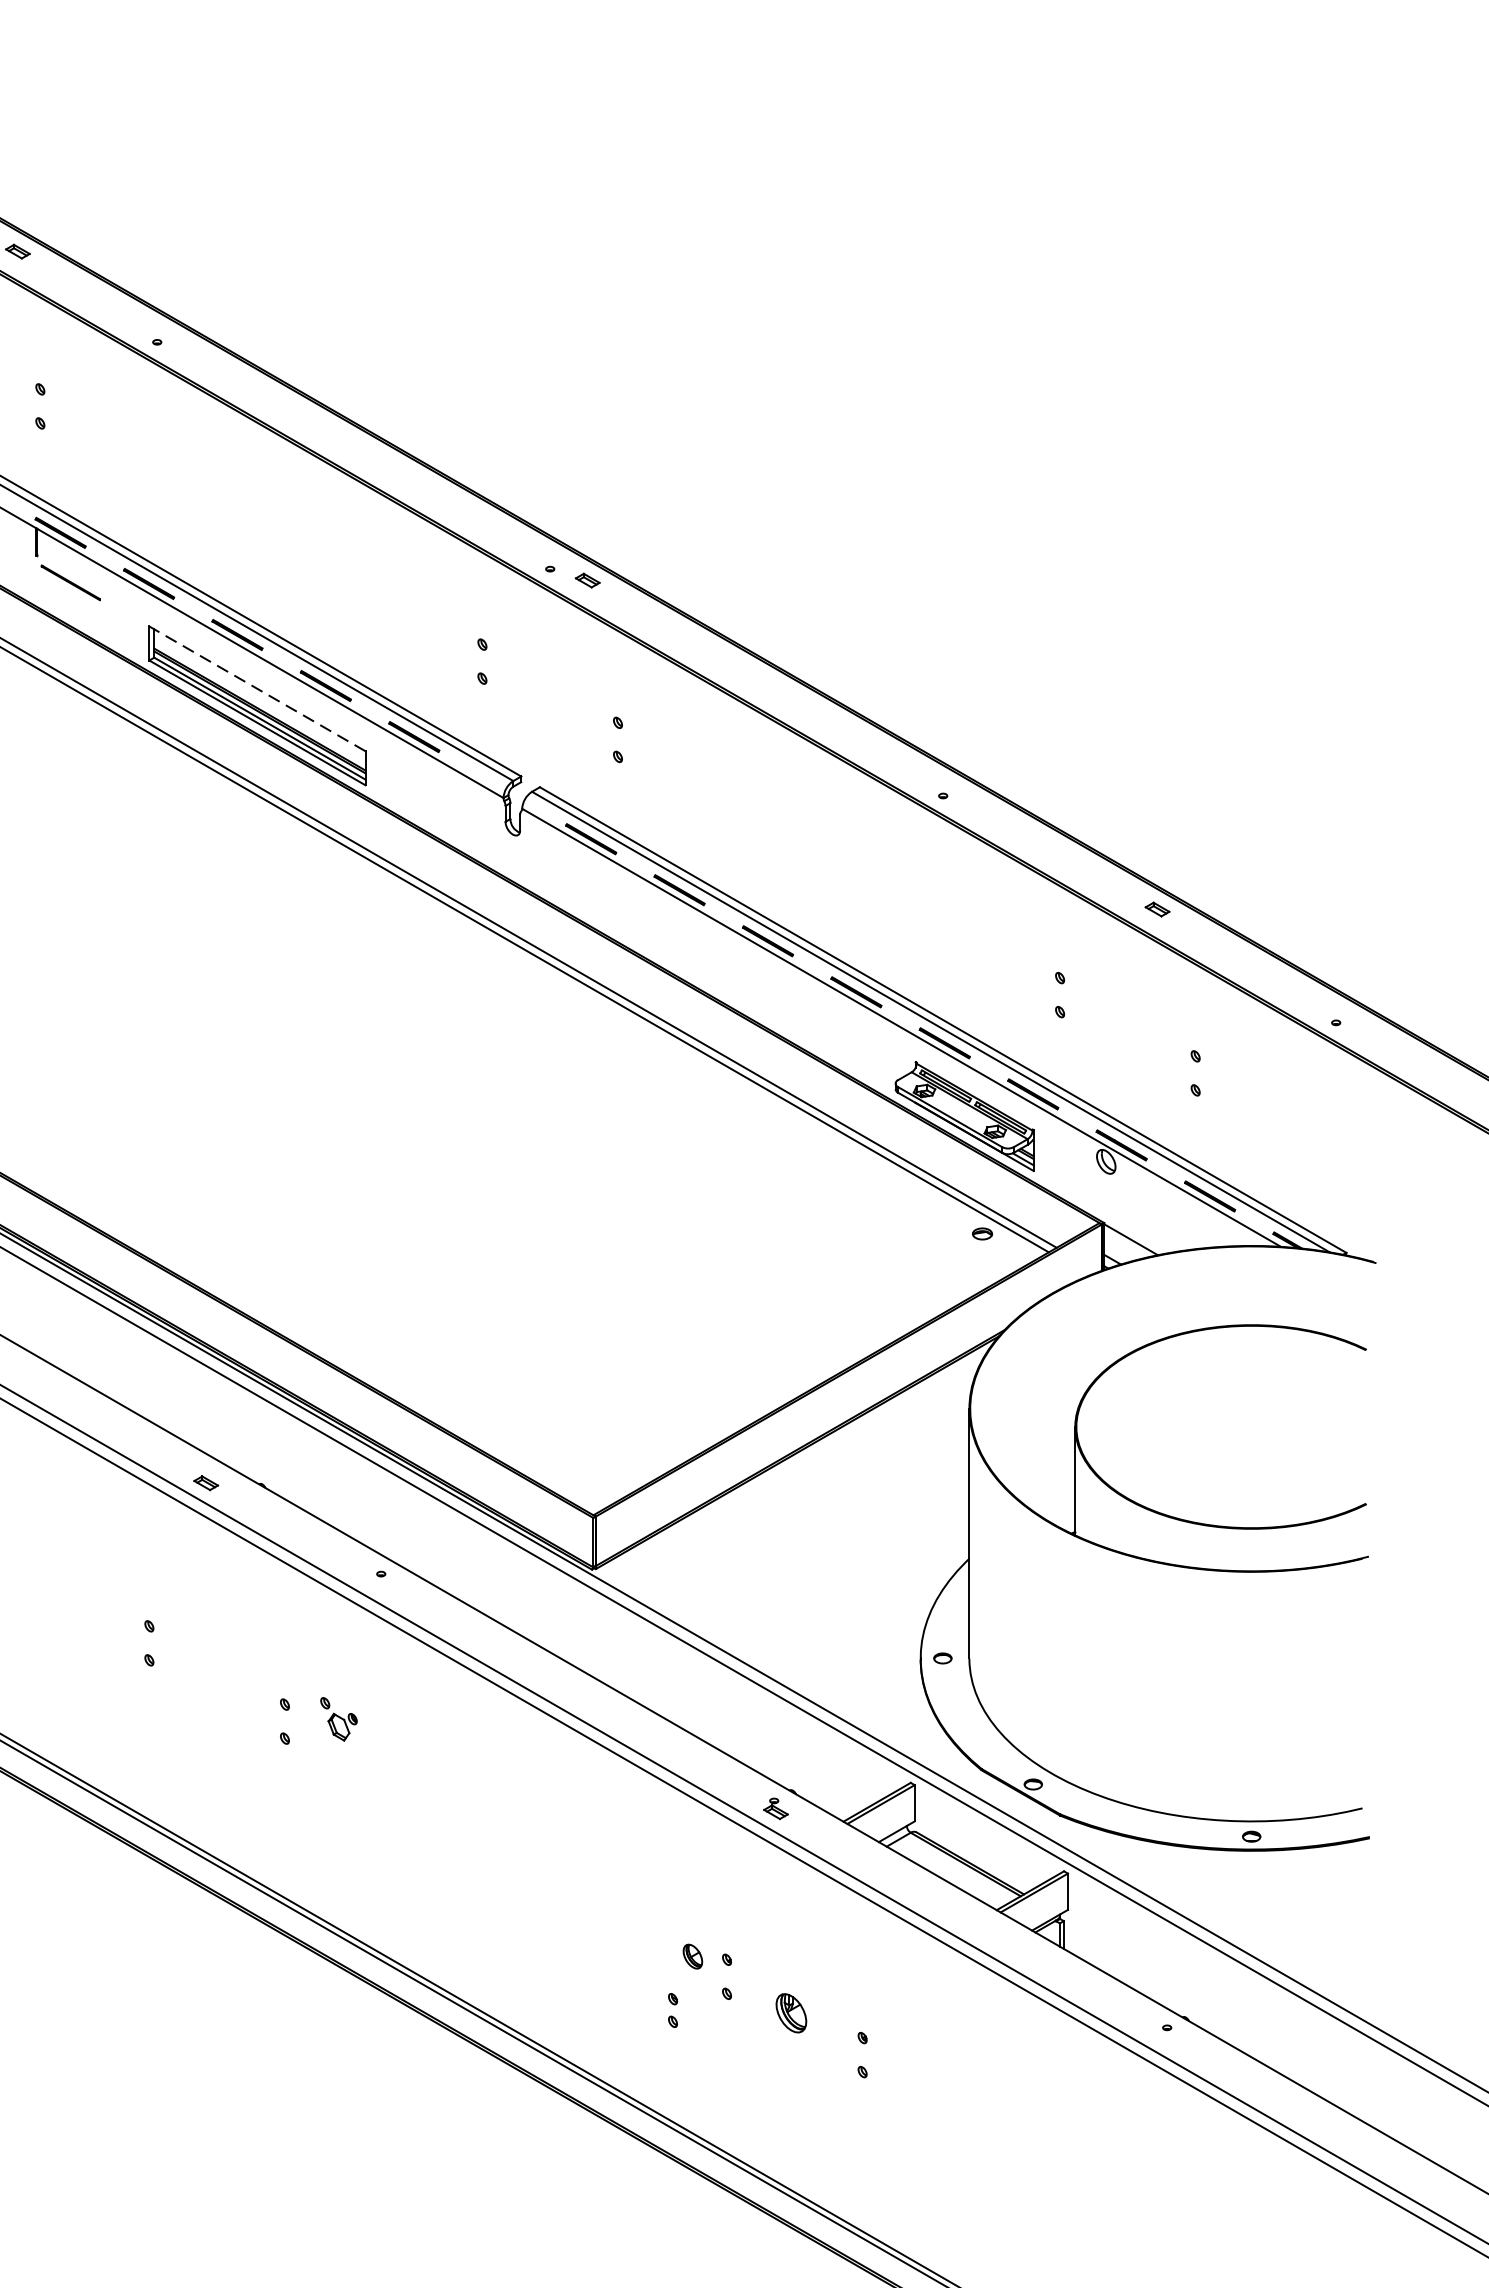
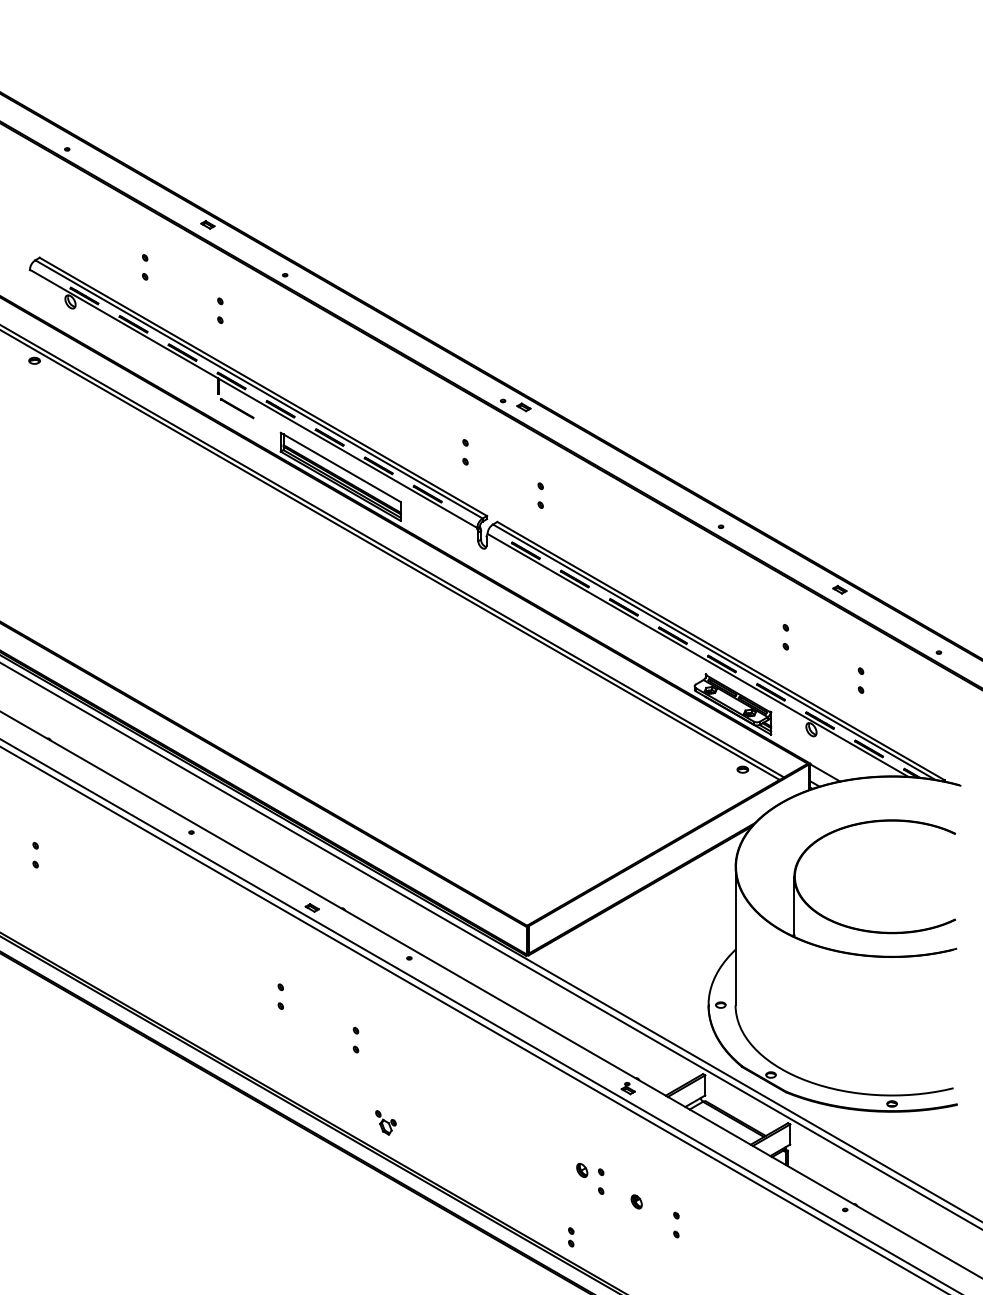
line: (257, 689) -> (340, 467), dashed -> solid
part: (338, 1718) -> (385, 1122), moved
part: (673, 2010) -> (571, 1237), moved
part: (790, 2012) -> (636, 1201), size x0.62

